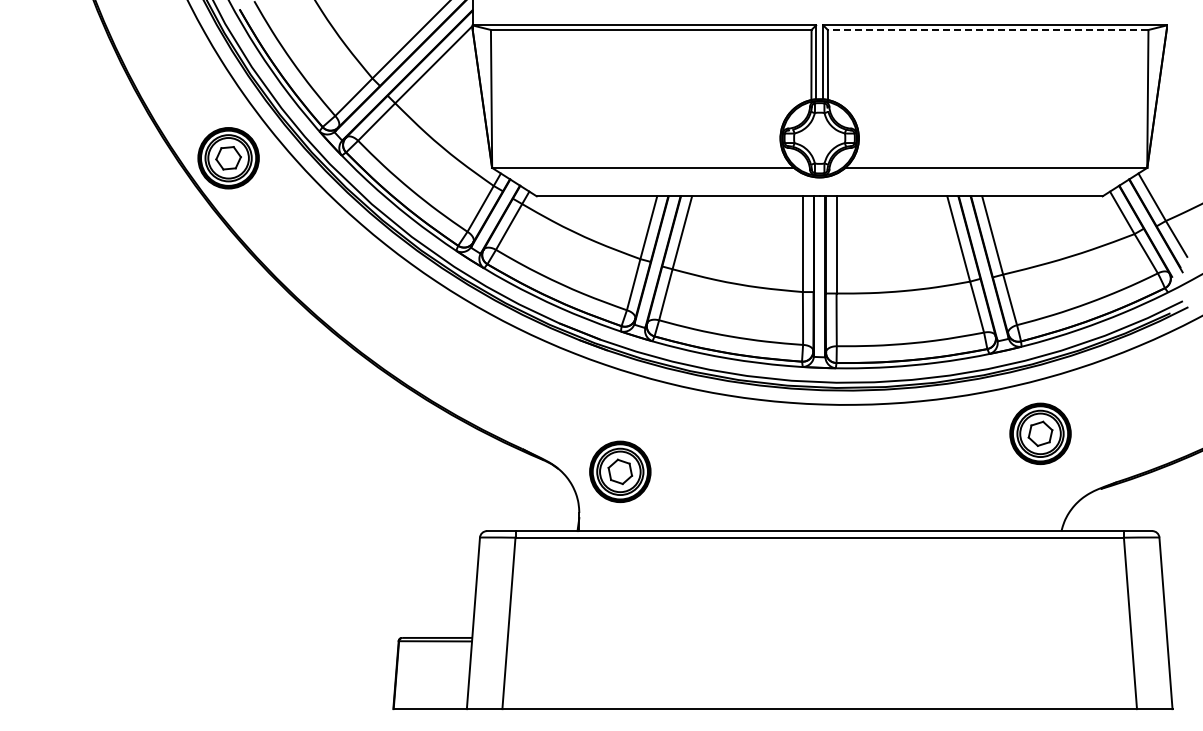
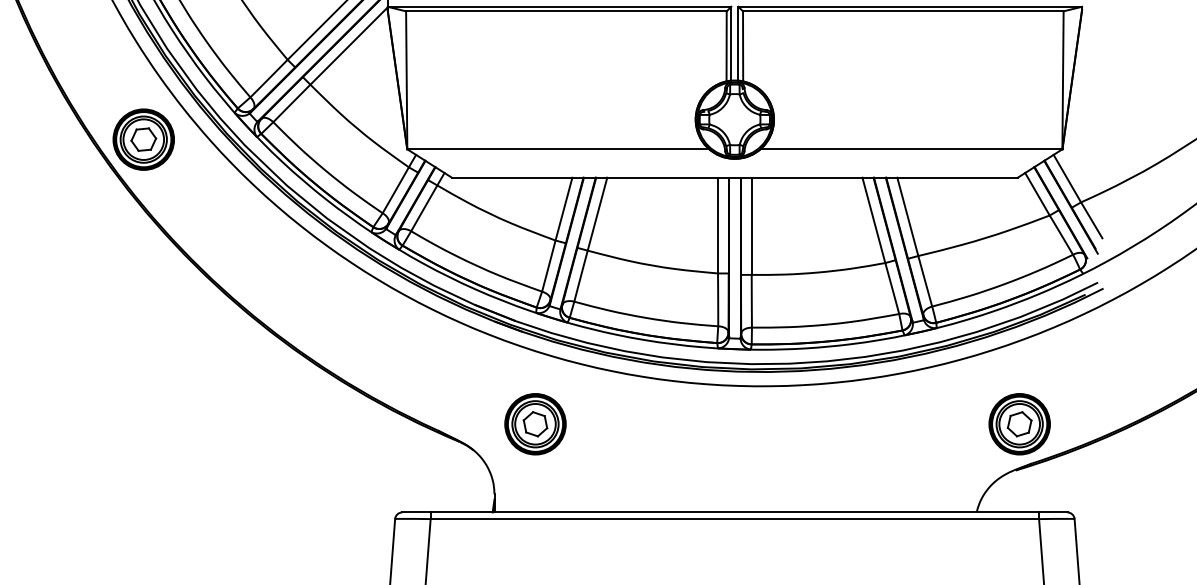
line: (987, 29) -> (902, 10), dashed -> solid
part: (1040, 433) -> (1019, 423), moved
part: (620, 471) -> (535, 423), moved

